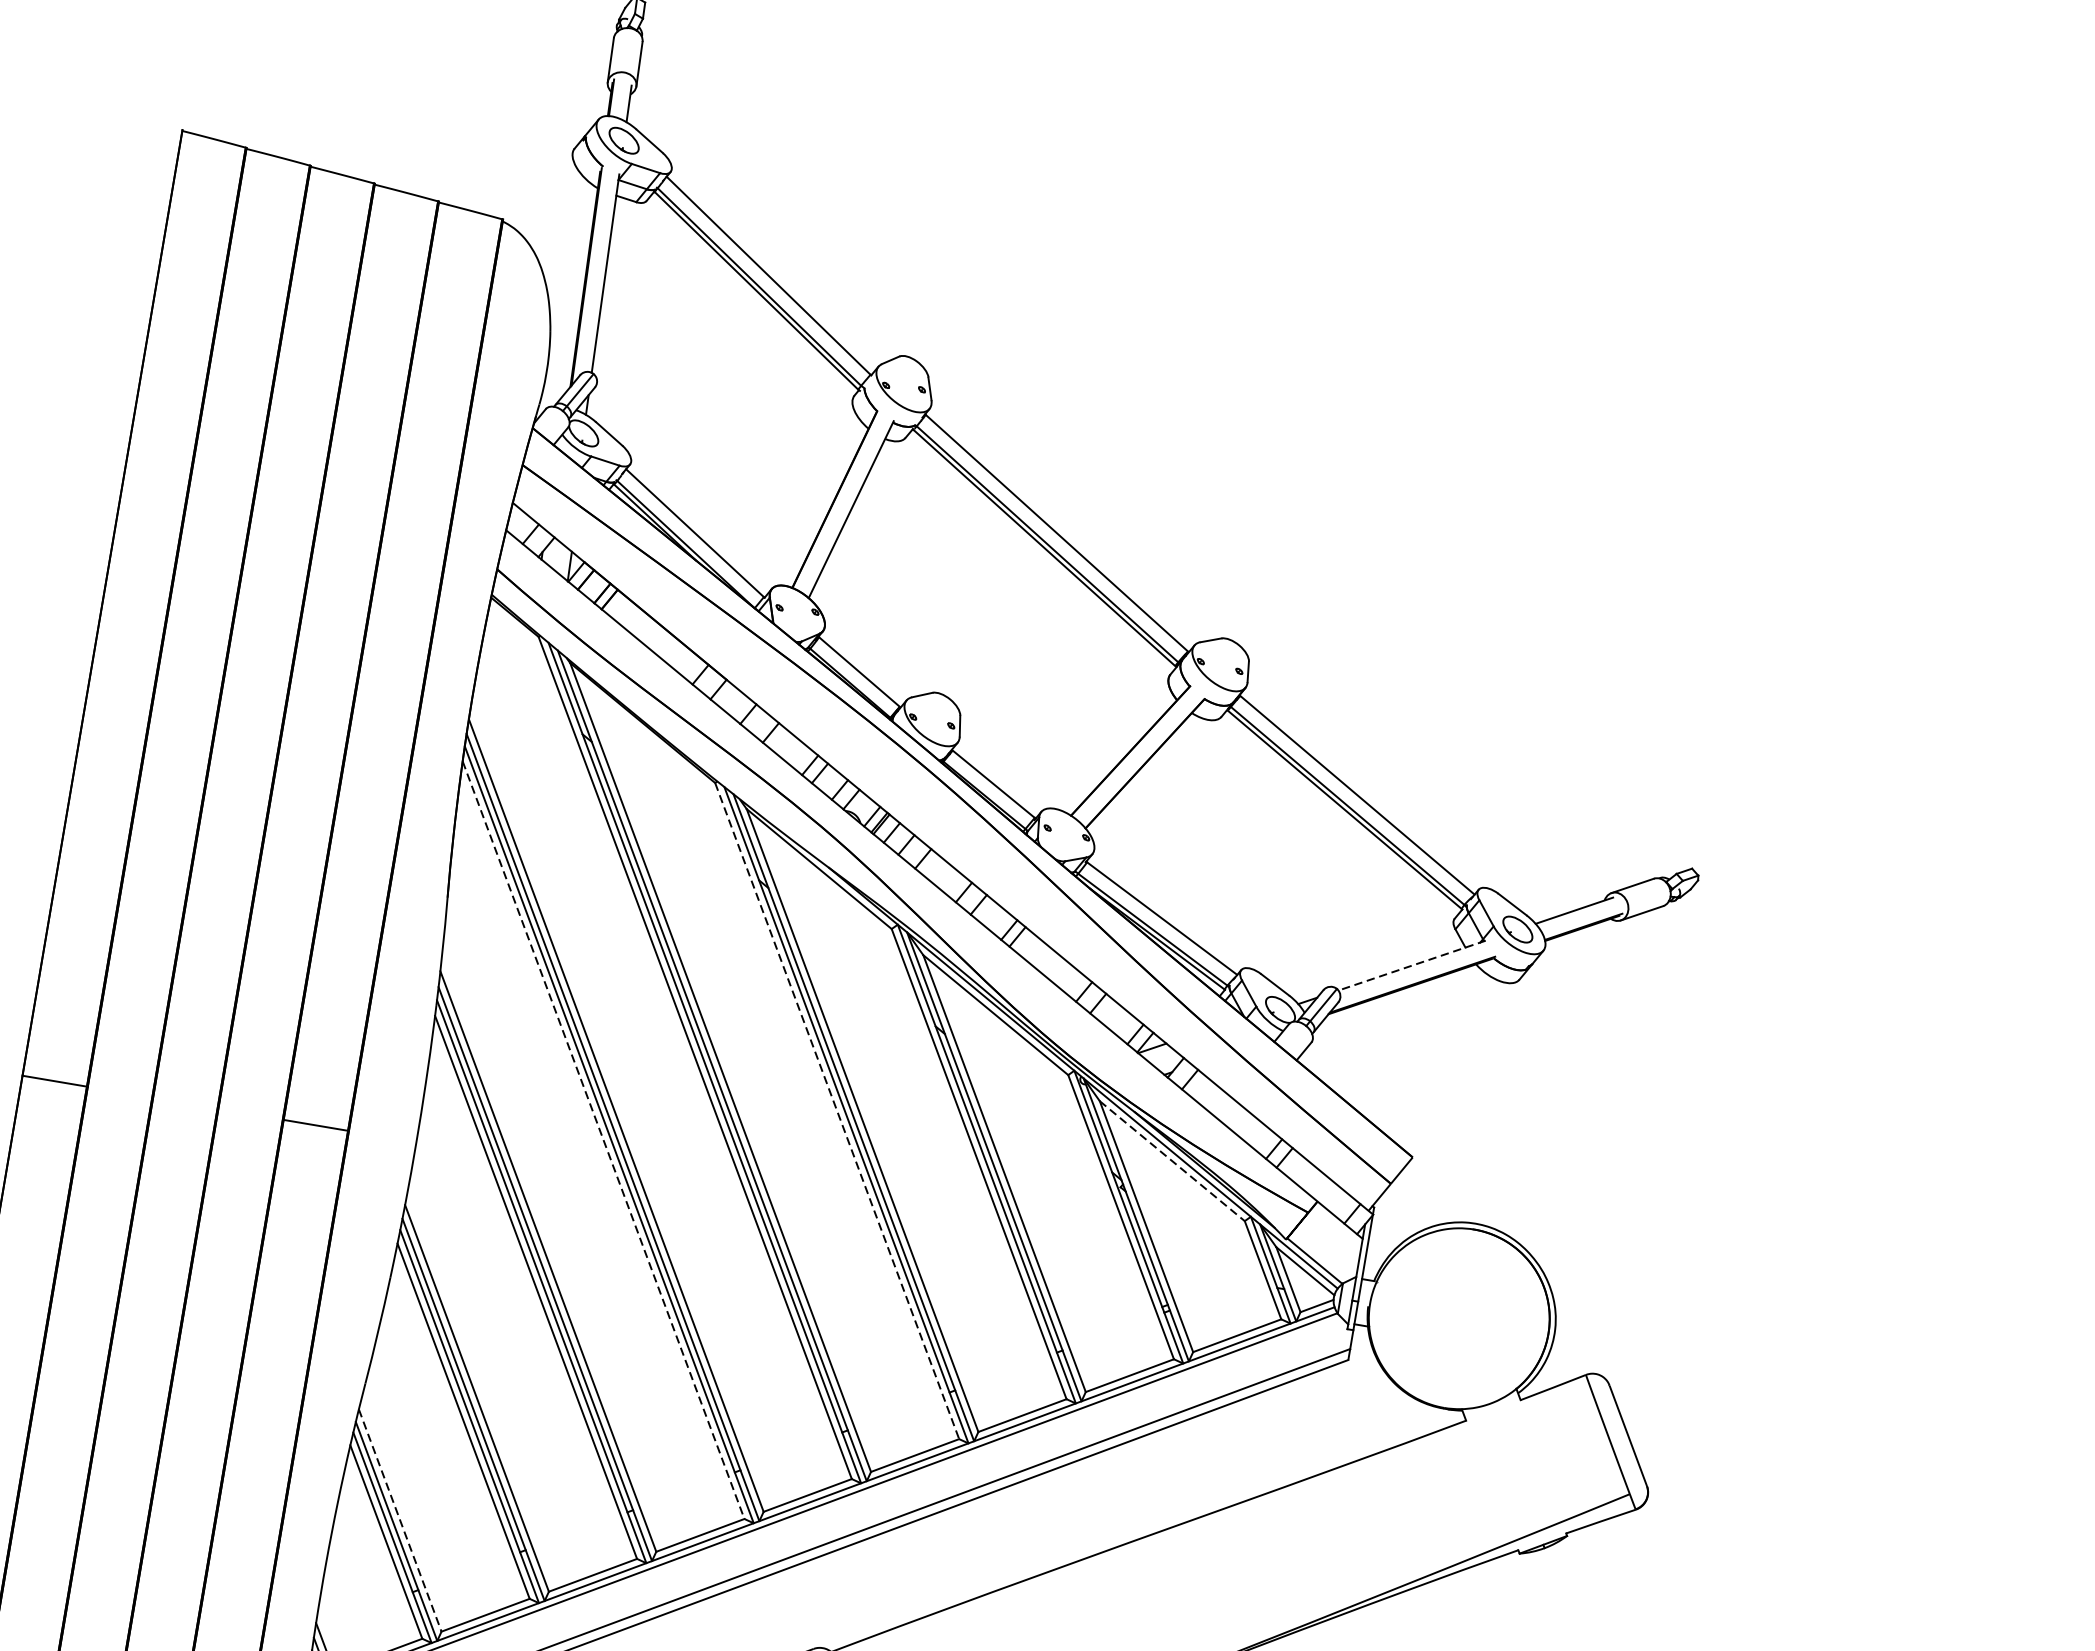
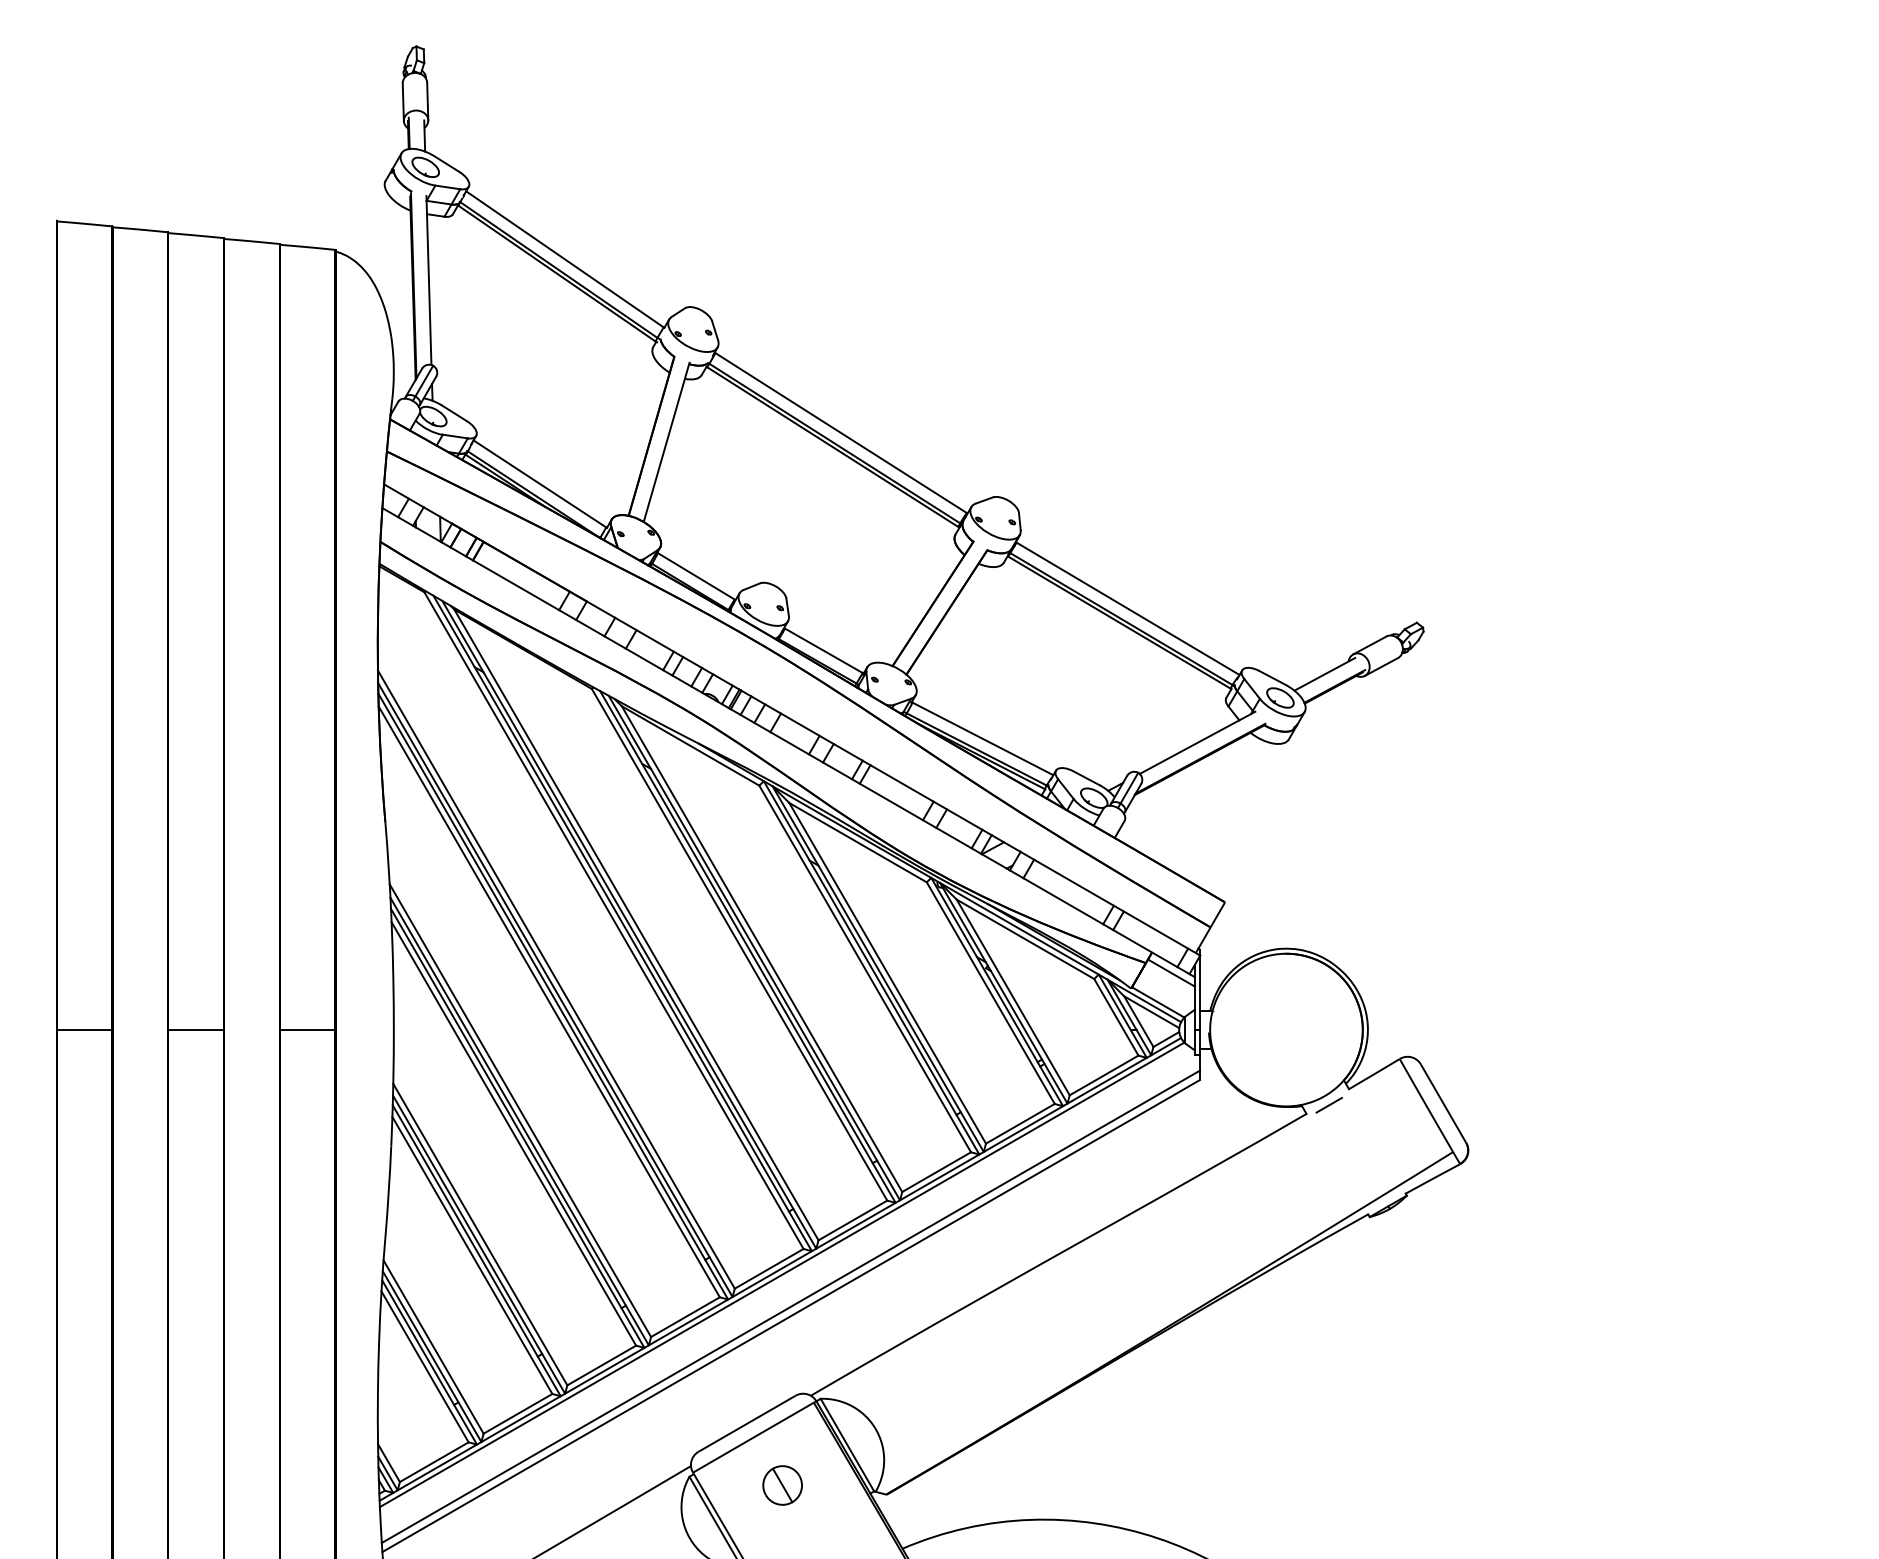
line: (1412, 965) -> (1197, 742), dashed -> solid
line: (185, 1103) -> (196, 1030), added
line: (836, 1111) -> (739, 945), dashed -> solid
line: (603, 1140) -> (549, 1002), dashed -> solid
line: (1172, 1161) -> (1025, 939), dashed -> solid
line: (1336, 1228) -> (1171, 972), added
line: (1493, 1414) -> (1328, 1104), added
line: (400, 1521) -> (433, 1347), dashed -> solid

